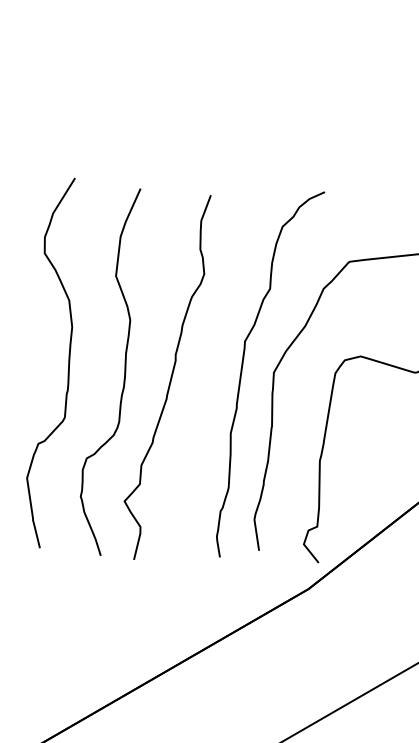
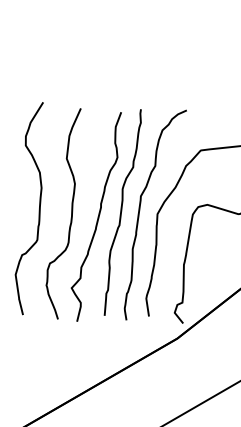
curve: (212, 368) -> (122, 211), added

